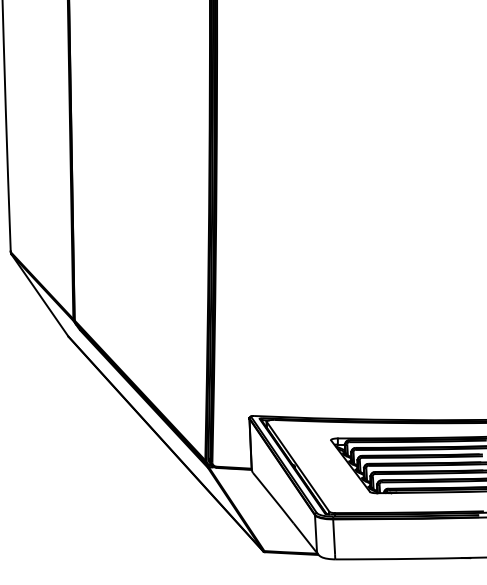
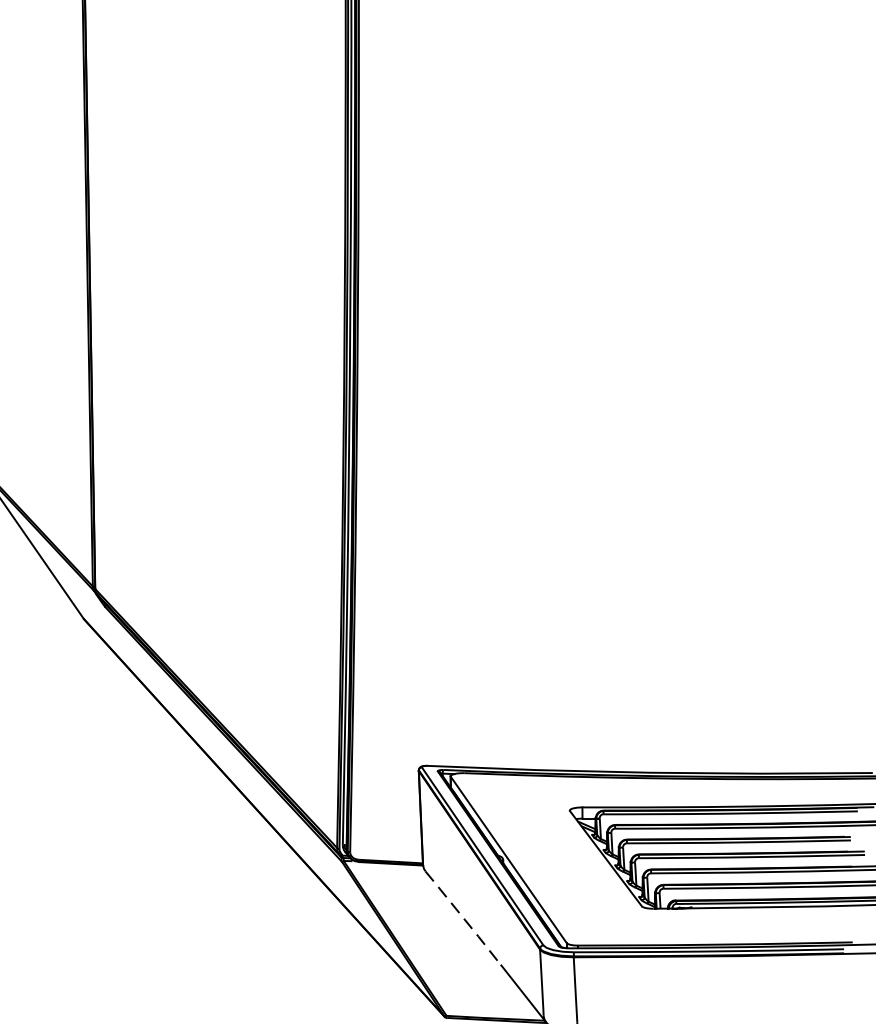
line: (273, 498) -> (463, 918), solid -> dashed

